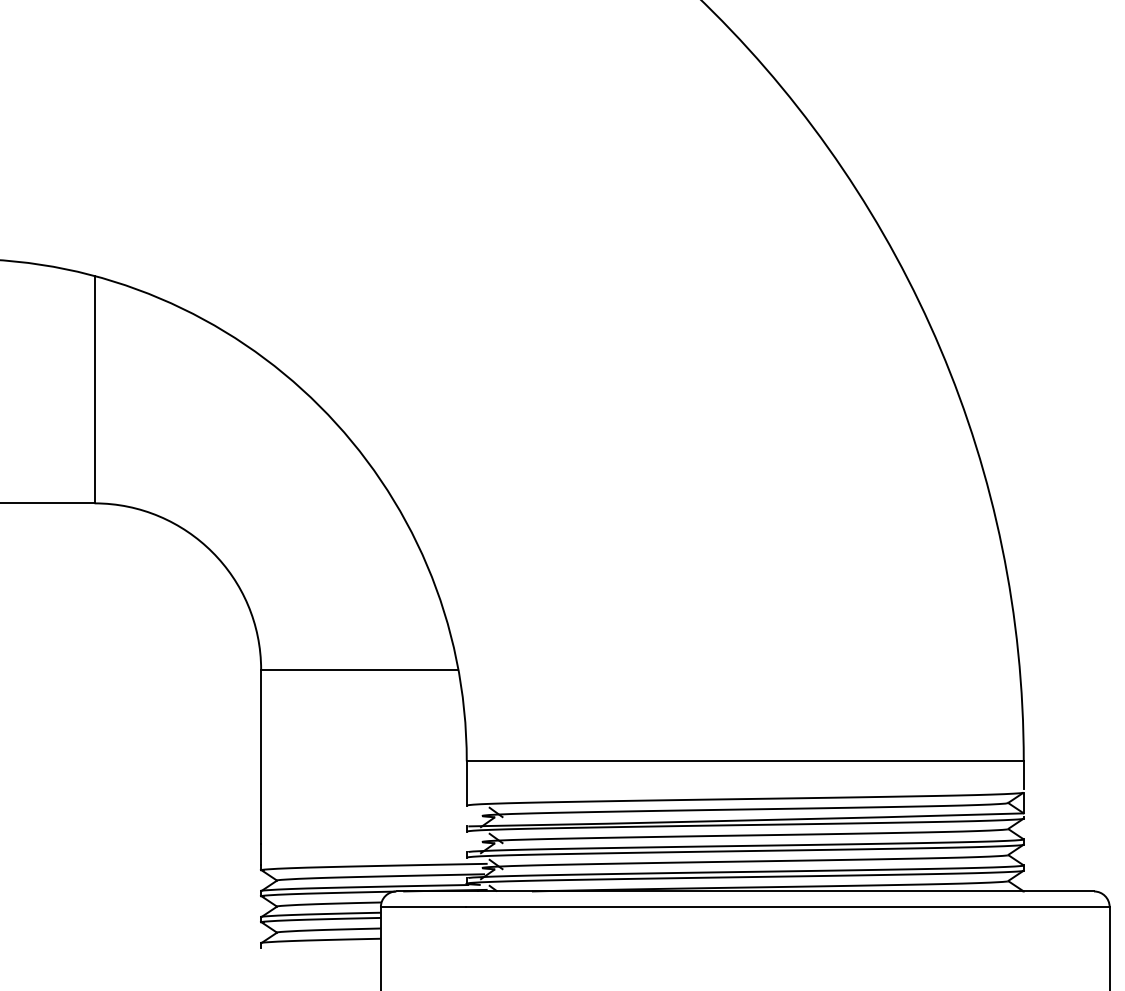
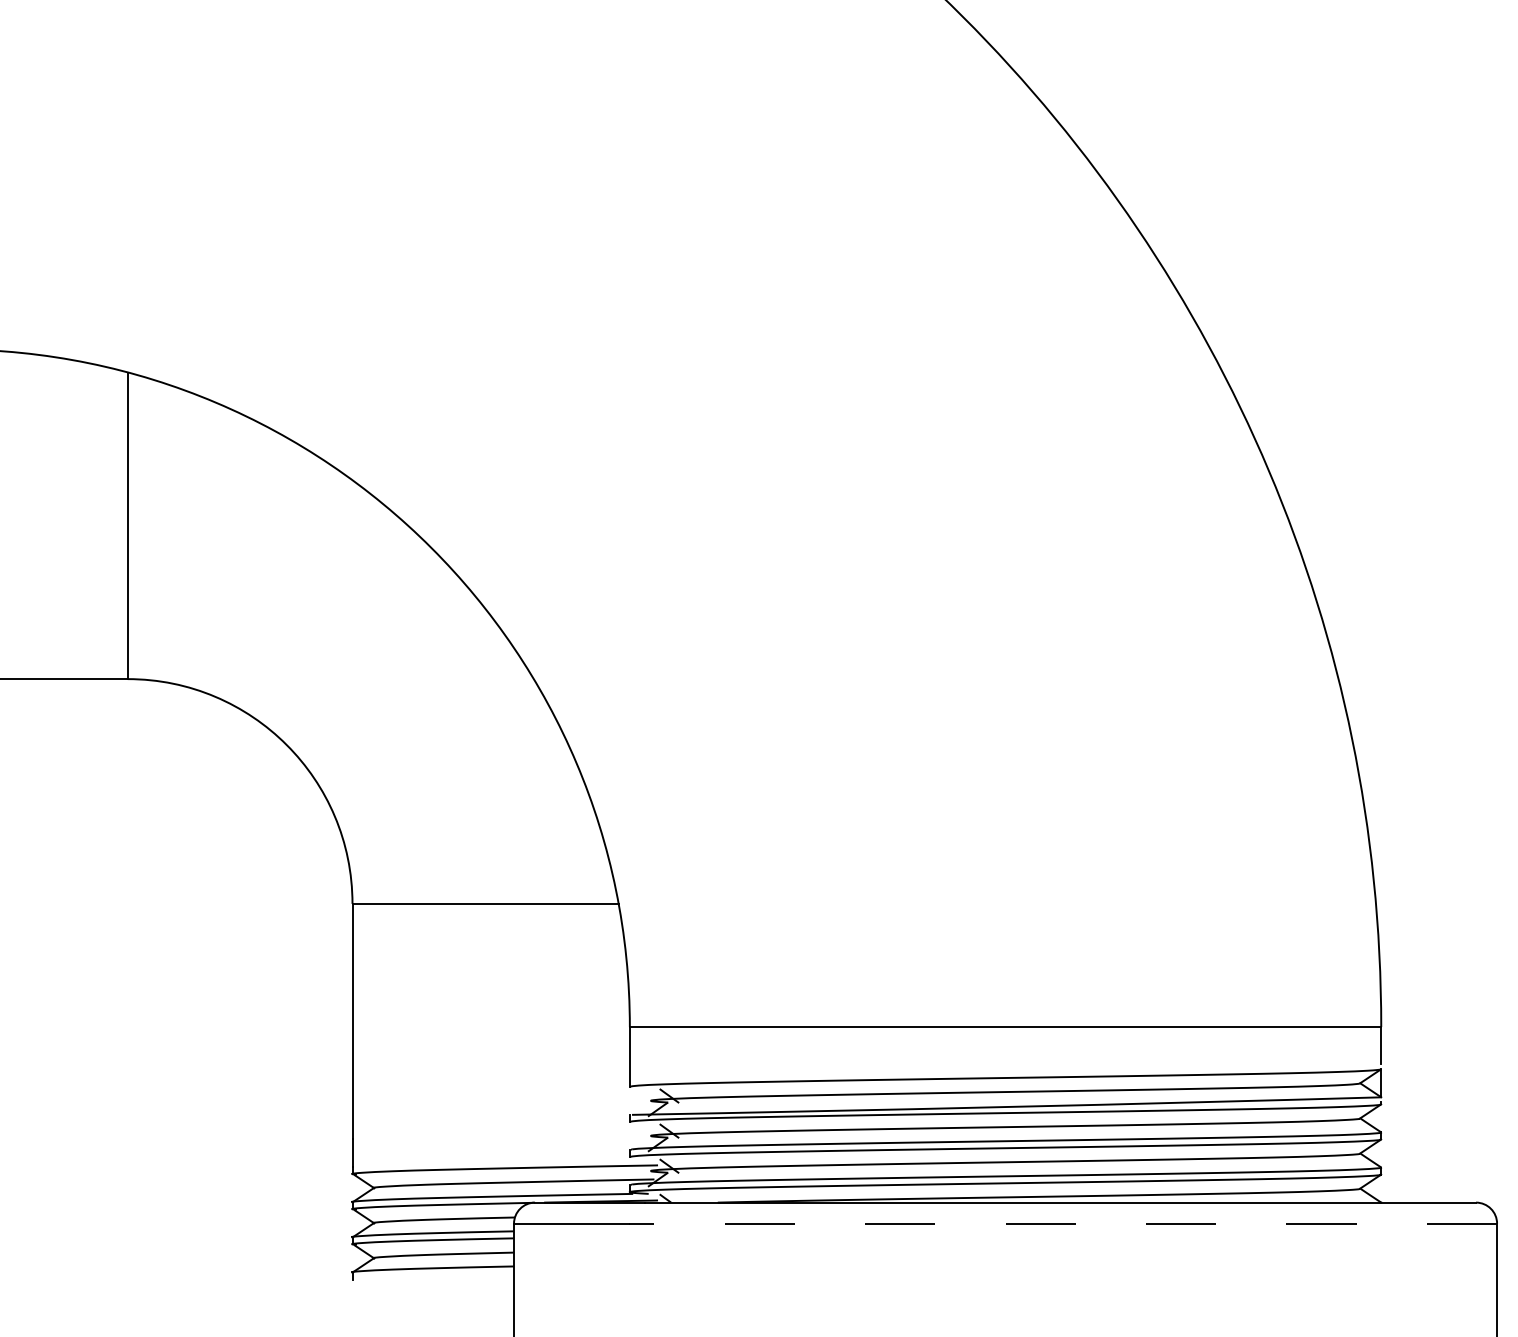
line: (787, 906) -> (1062, 1223), solid -> dashed

